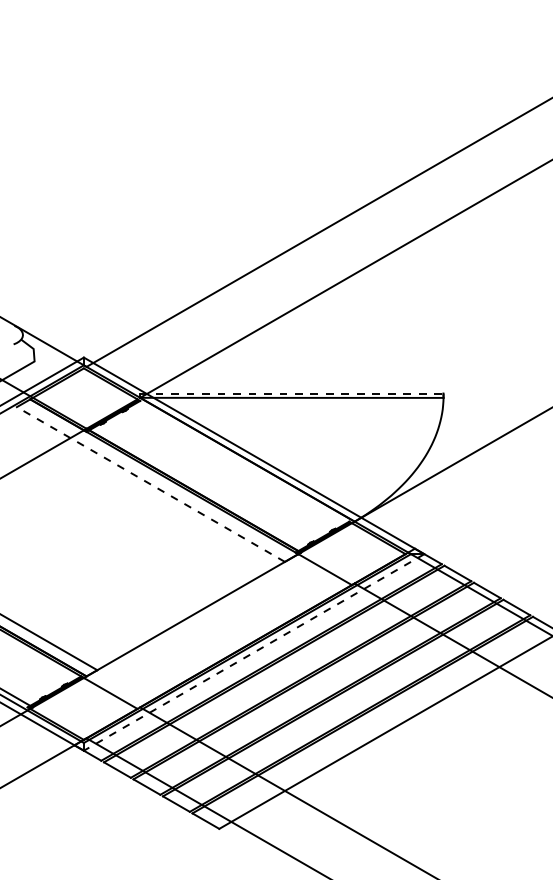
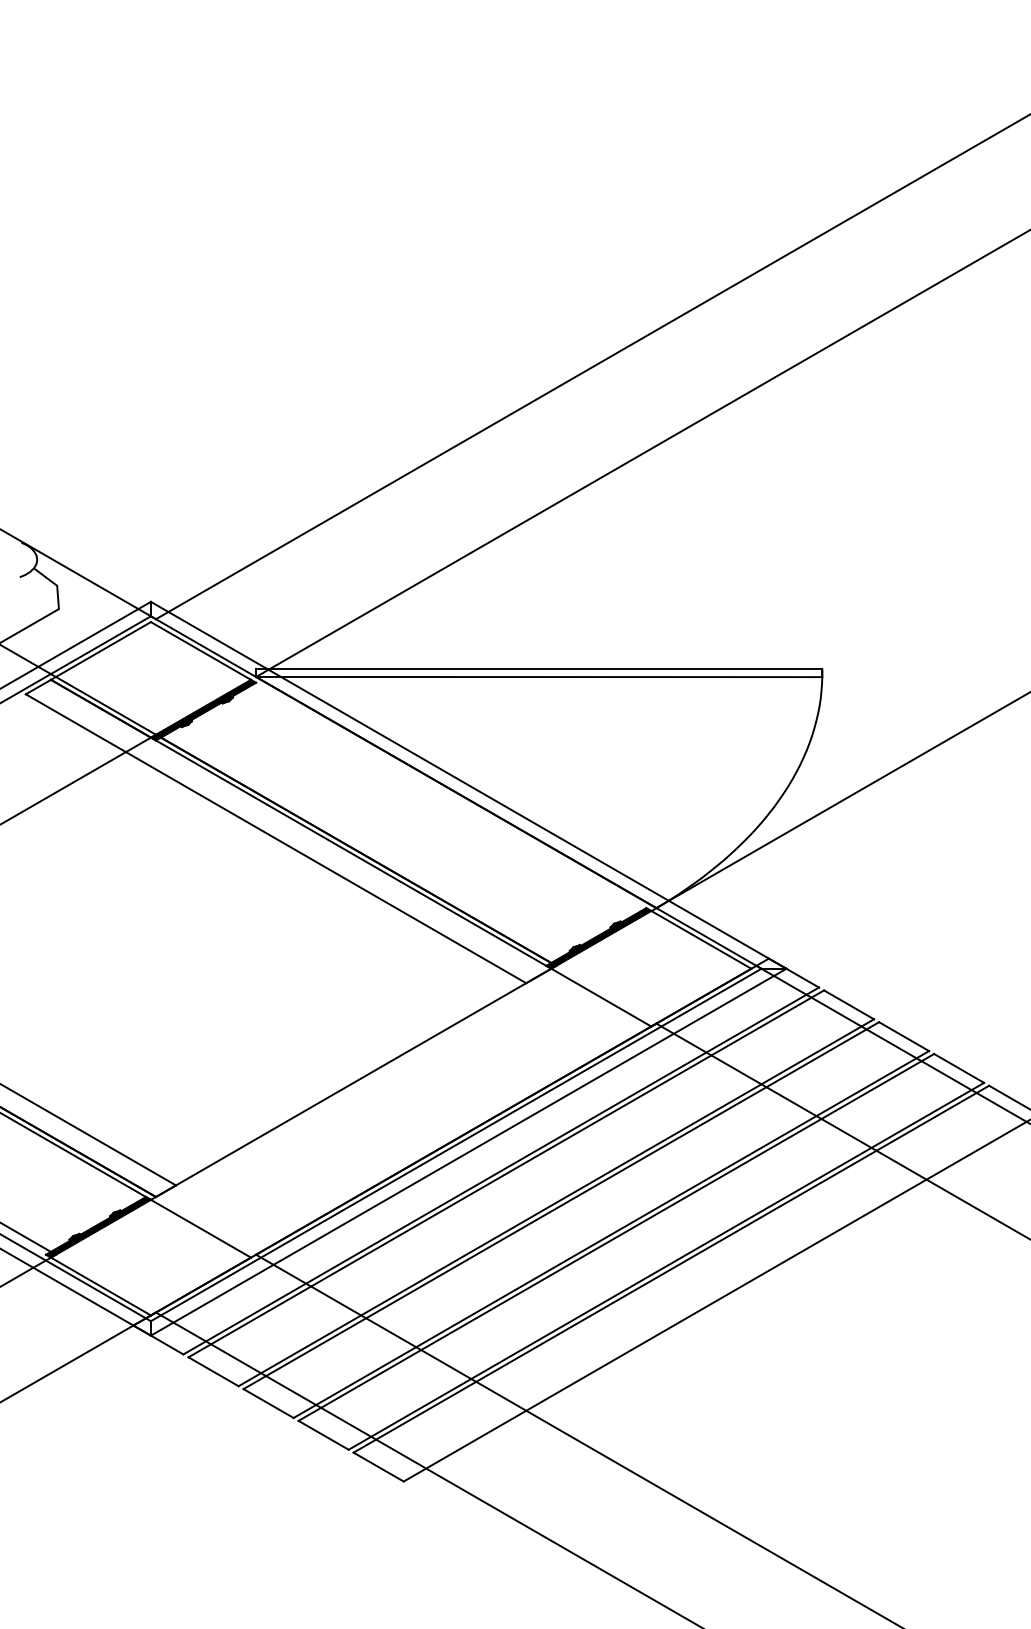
line: (291, 393) -> (538, 668), dashed -> solid
line: (150, 484) -> (275, 838), dashed -> solid
line: (254, 652) -> (469, 1152), dashed -> solid

